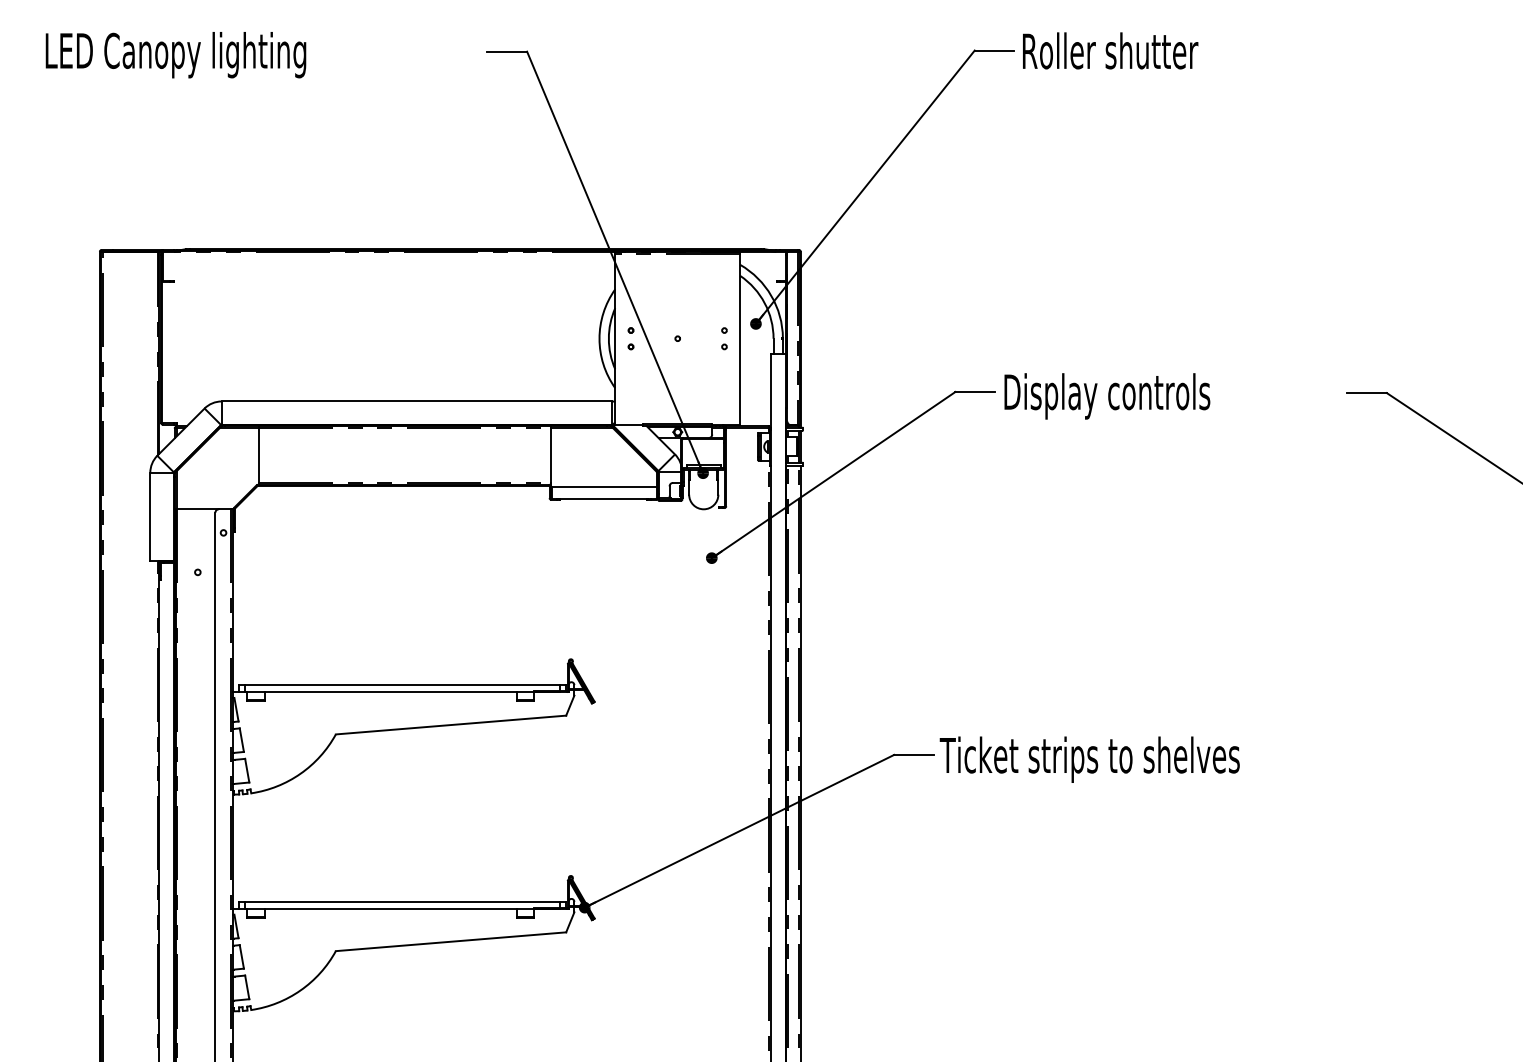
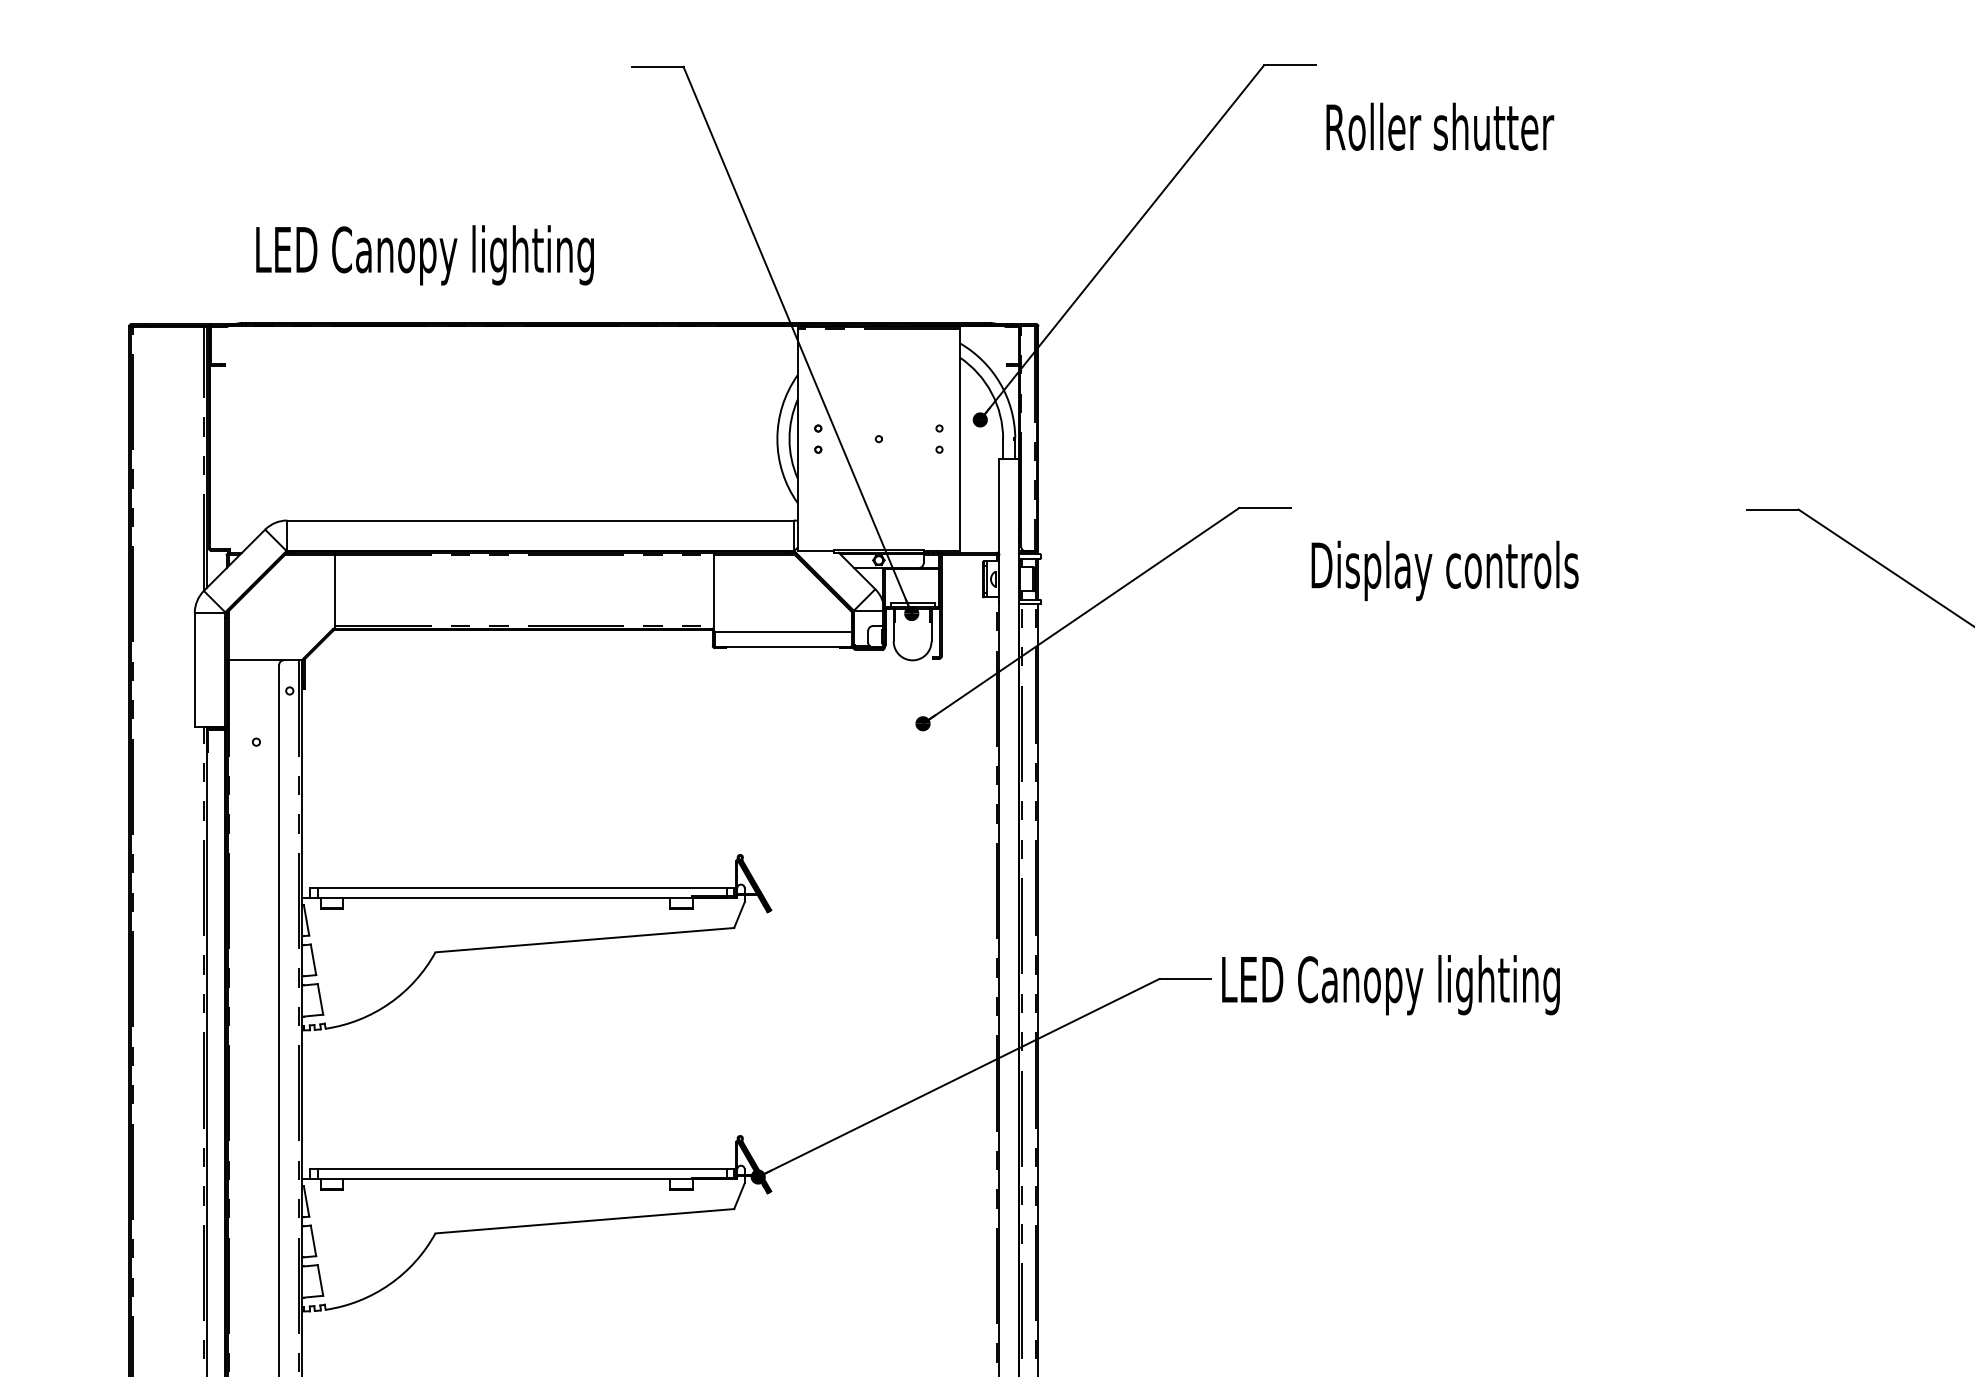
text: (1110, 50) -> (1440, 126), moved
text: (175, 55) -> (424, 255), moved
text: (1106, 396) -> (1444, 570), moved
text: (1089, 759) -> (1412, 985), Ticket strips to shelves -> LED Canopy lighting

